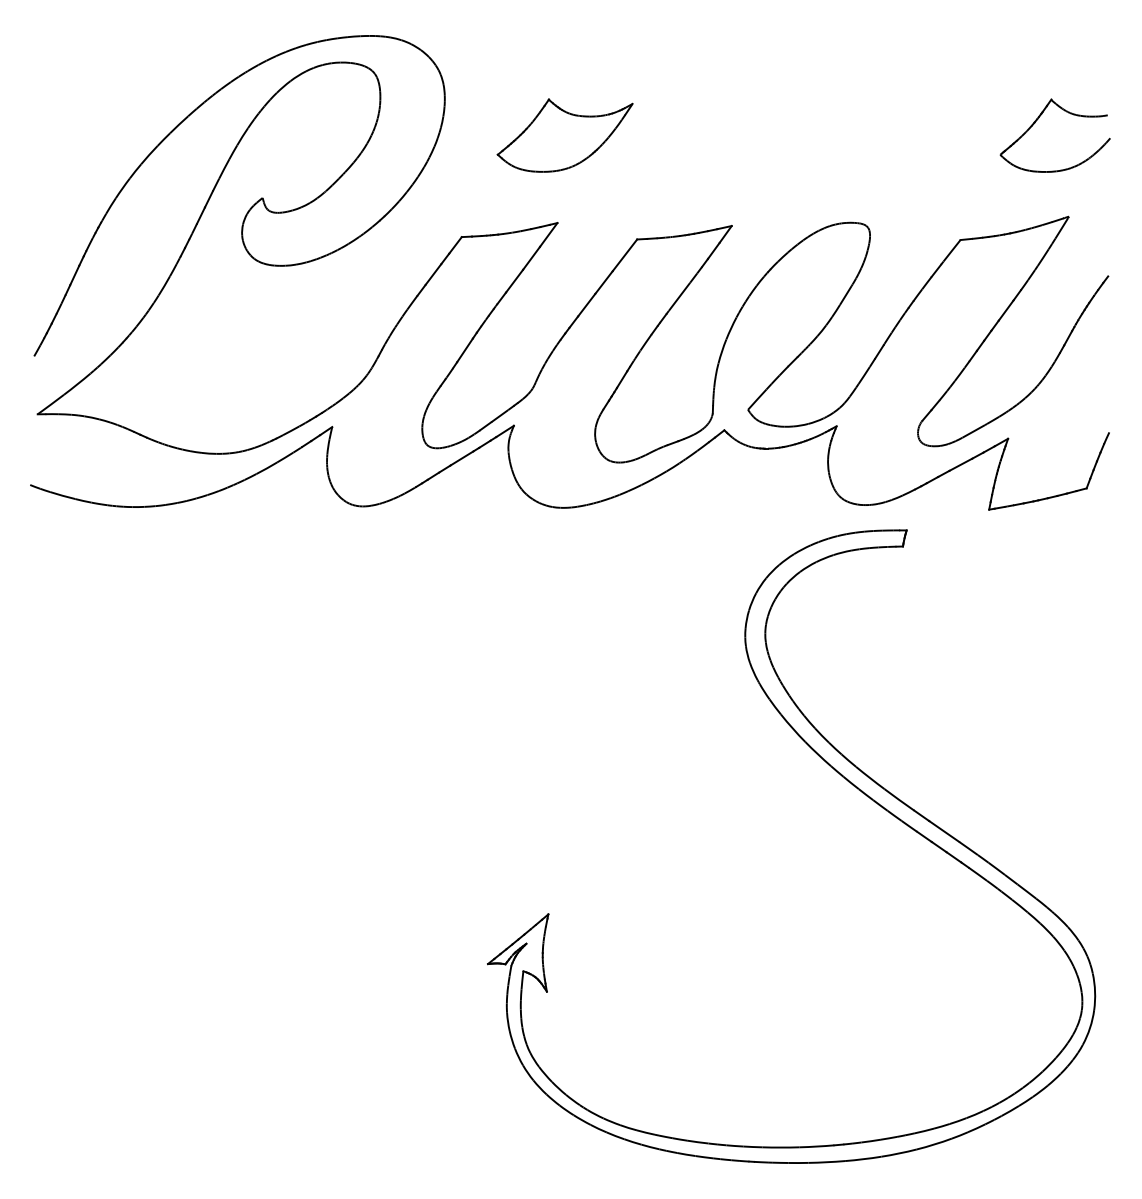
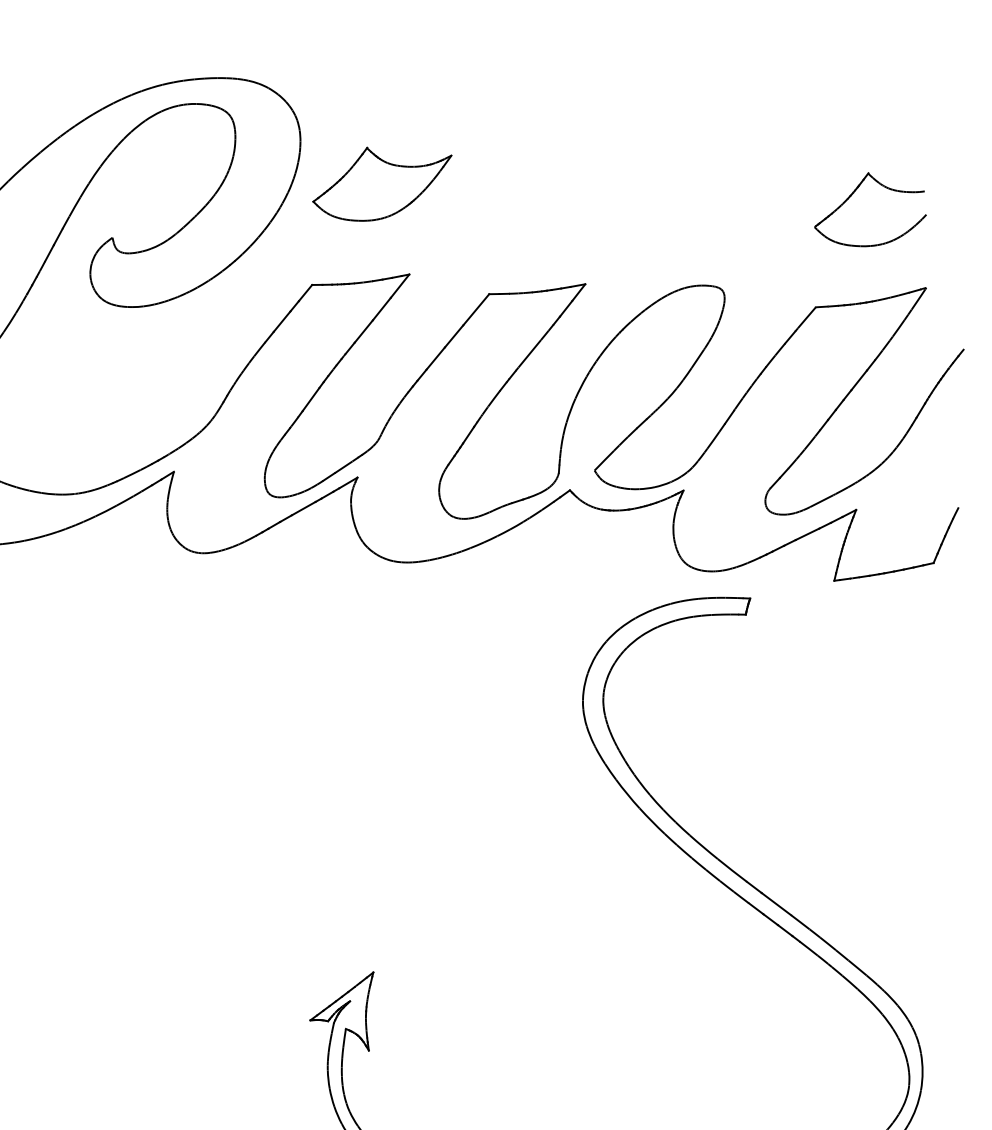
part: (1035, 123) -> (851, 196), moved
part: (564, 135) -> (381, 184), moved

